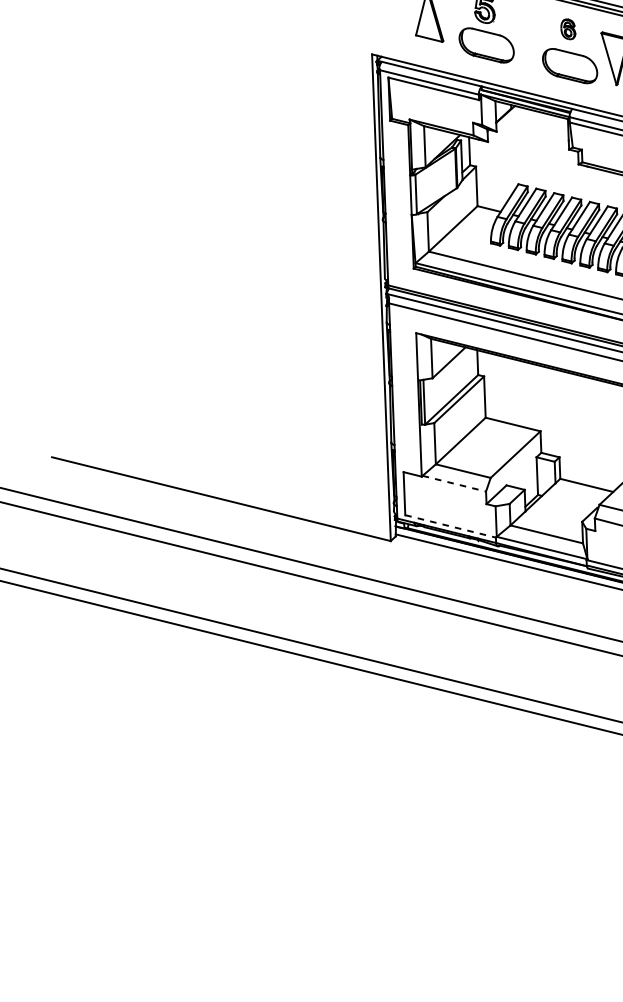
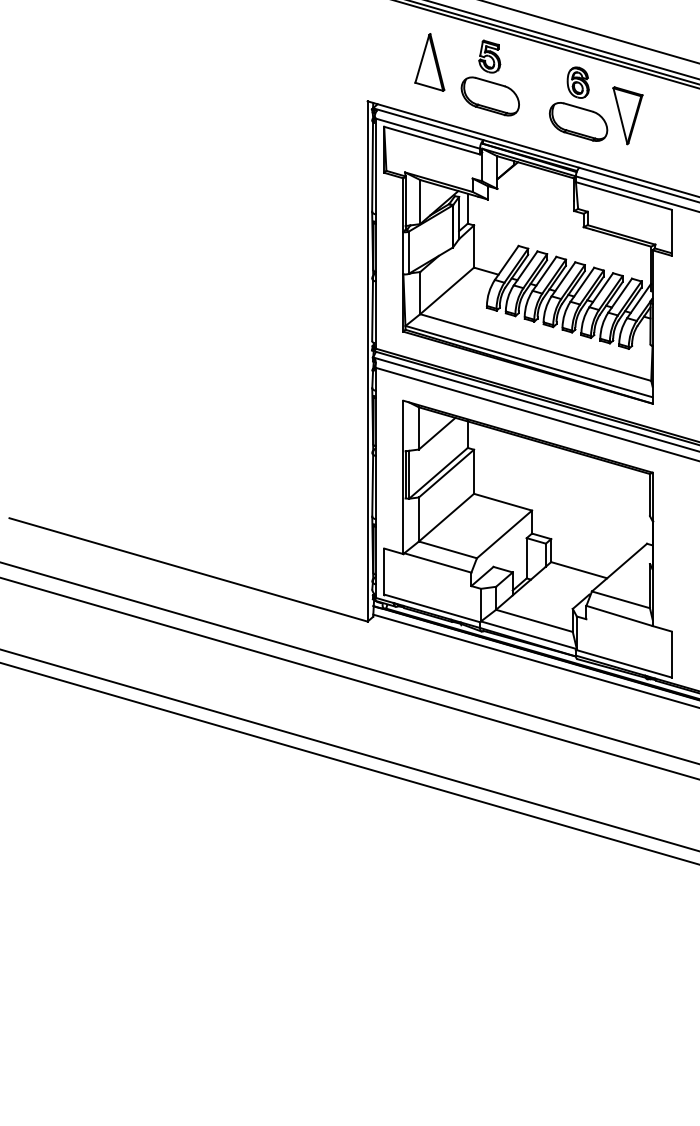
part: (567, 29) -> (577, 82), size x1.43
line: (453, 483) -> (437, 562), dashed -> solid
line: (450, 526) -> (432, 608), dashed -> solid

